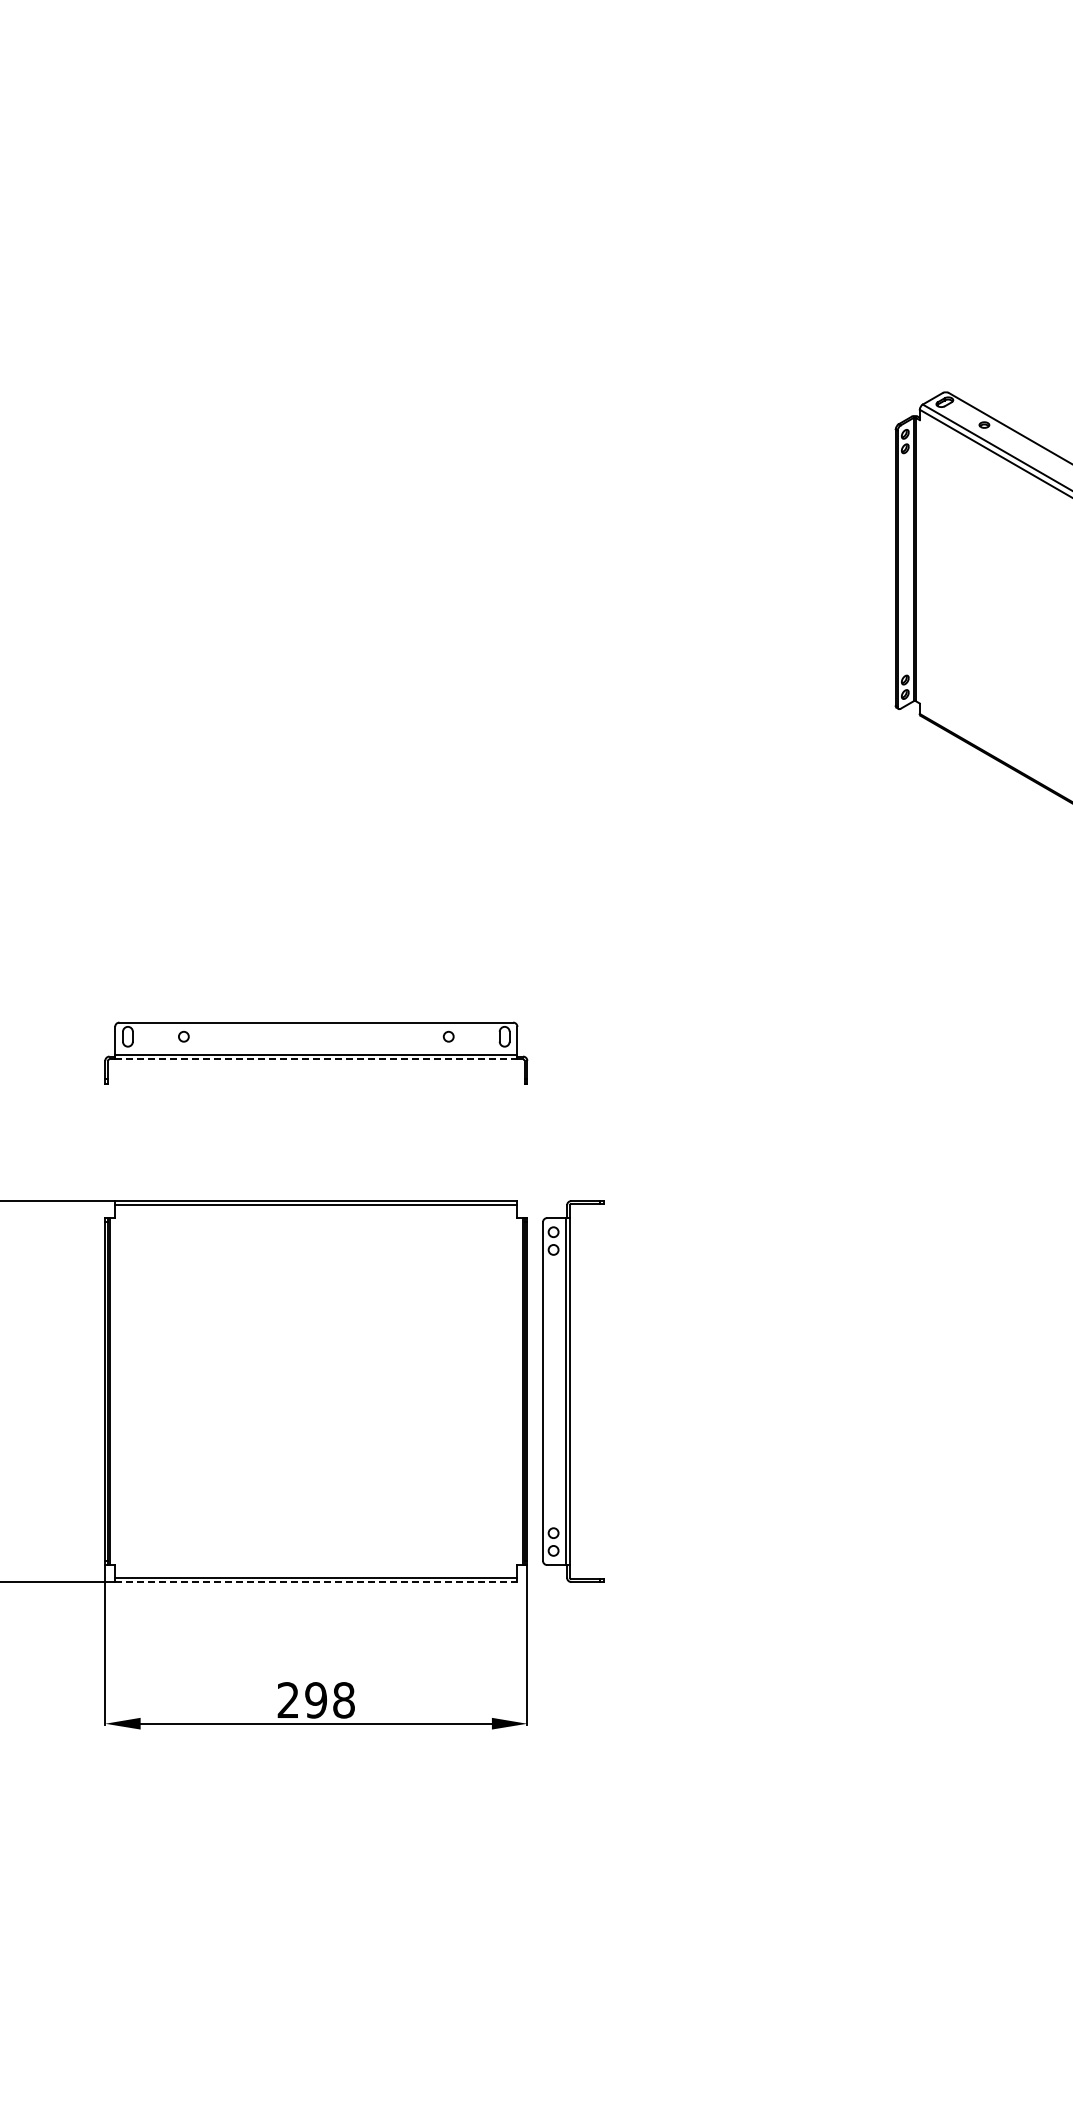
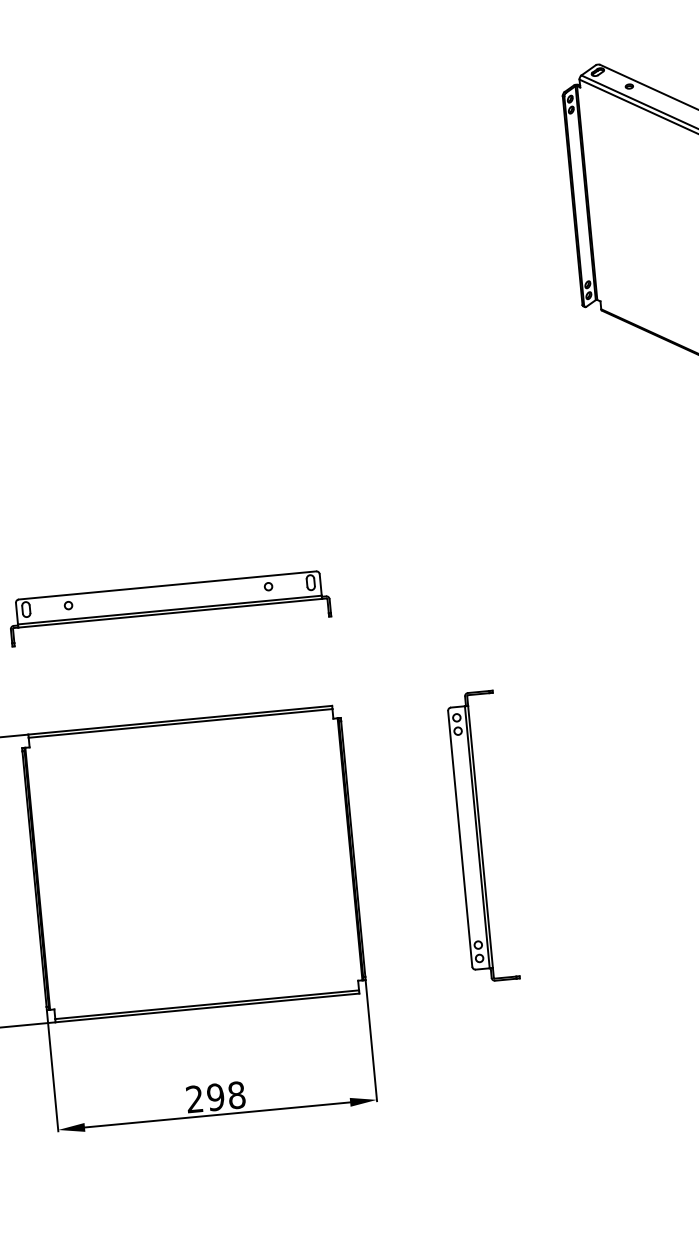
line: (316, 1059) -> (170, 613), dashed -> solid
part: (573, 1391) -> (483, 836), moved
line: (316, 1582) -> (207, 1008), dashed -> solid

